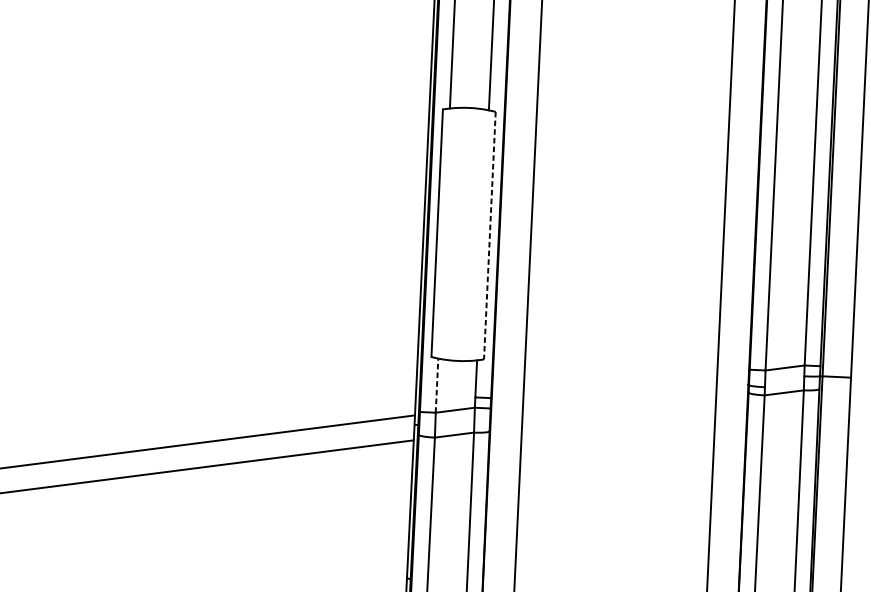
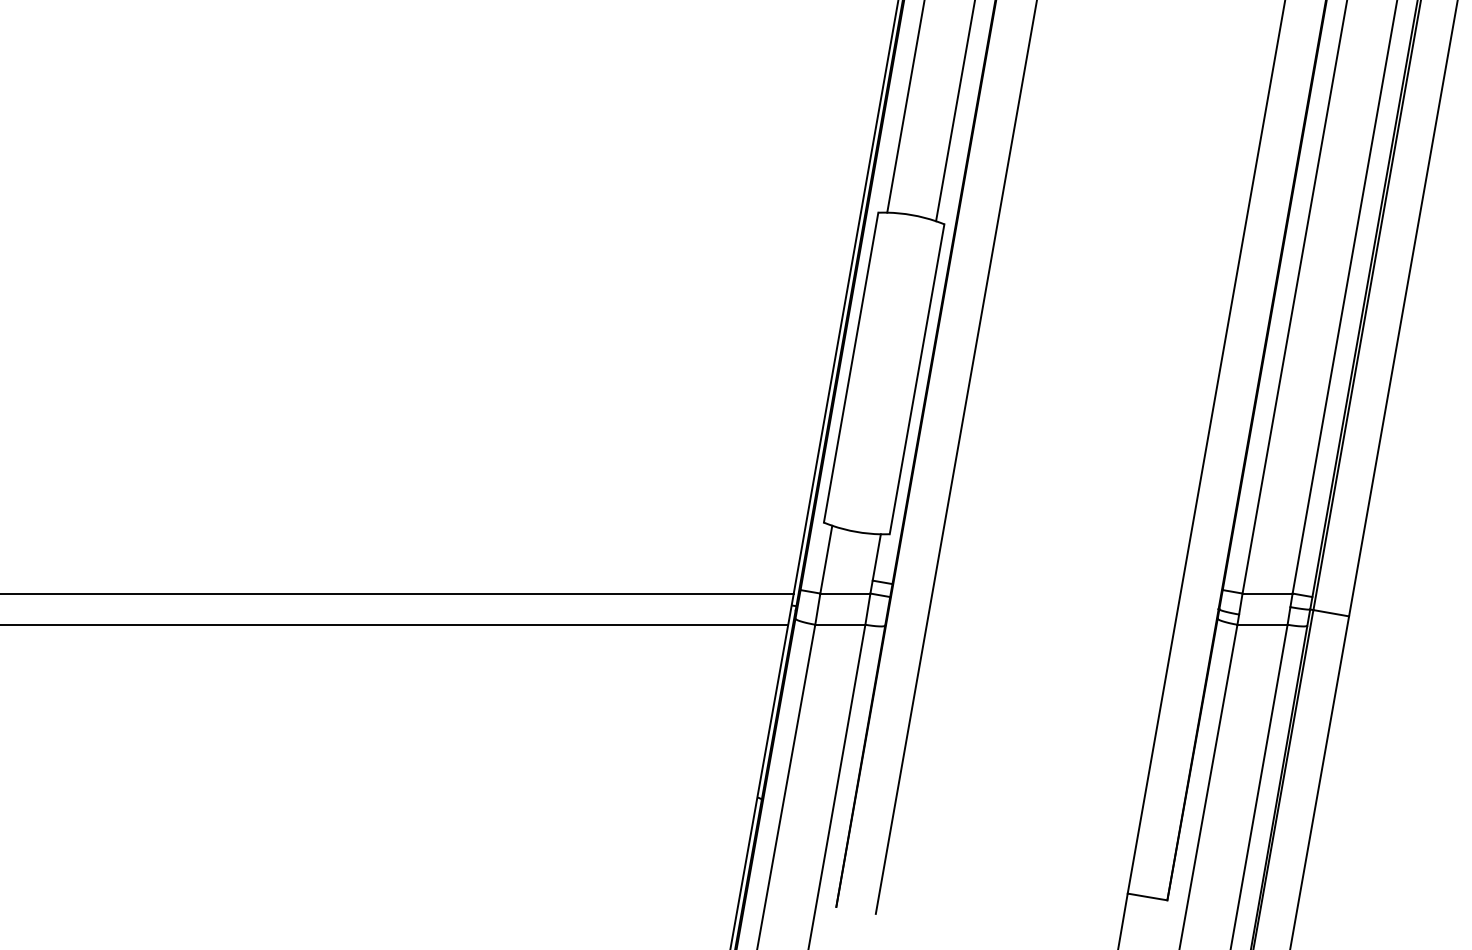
line: (489, 235) -> (916, 379), dashed -> solid
line: (437, 385) -> (826, 559), dashed -> solid

